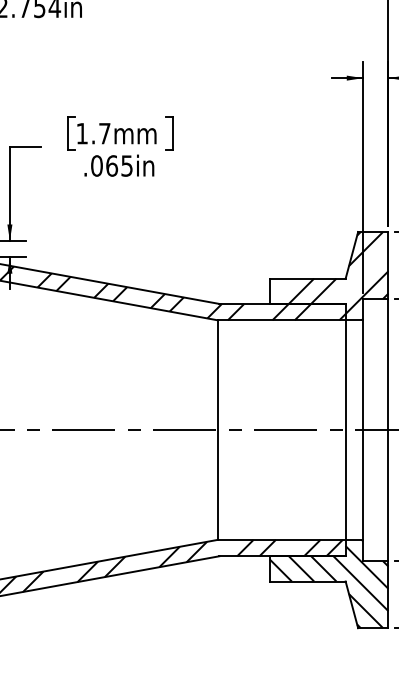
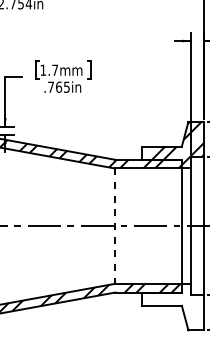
text: (97, 164) -> (51, 86), .065in -> .765in
line: (217, 430) -> (114, 226), solid -> dashed
hatch: (327, 582) -> (172, 306), removed

